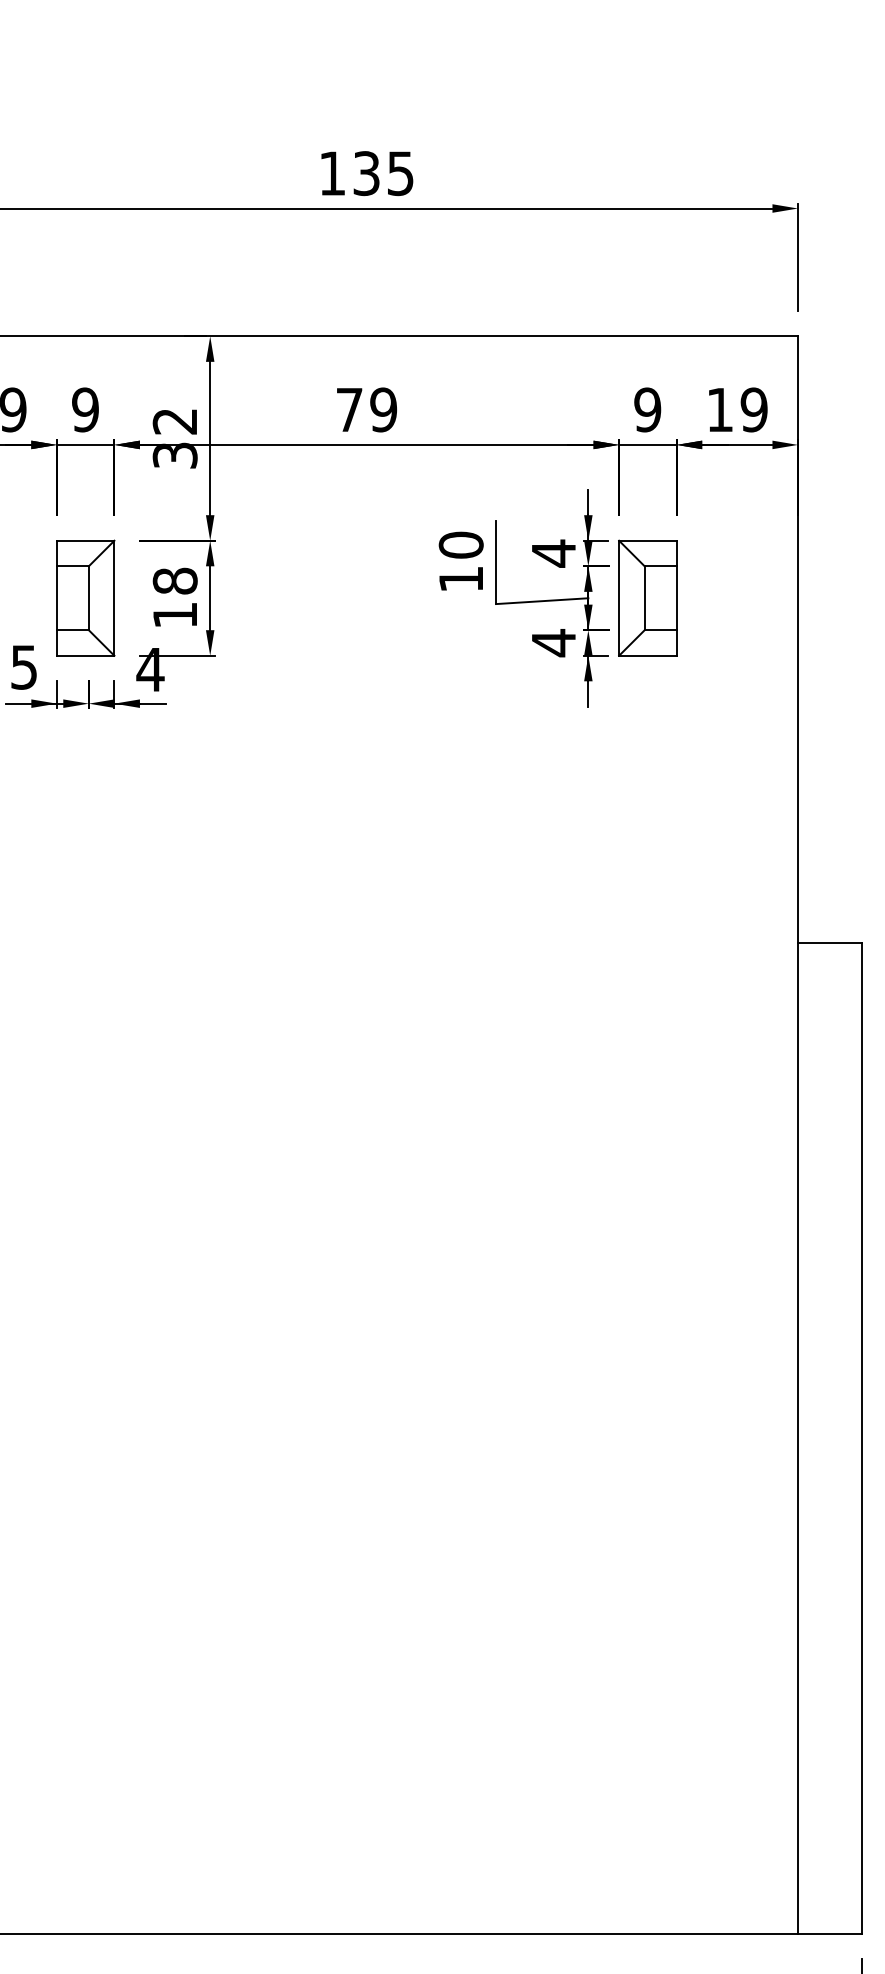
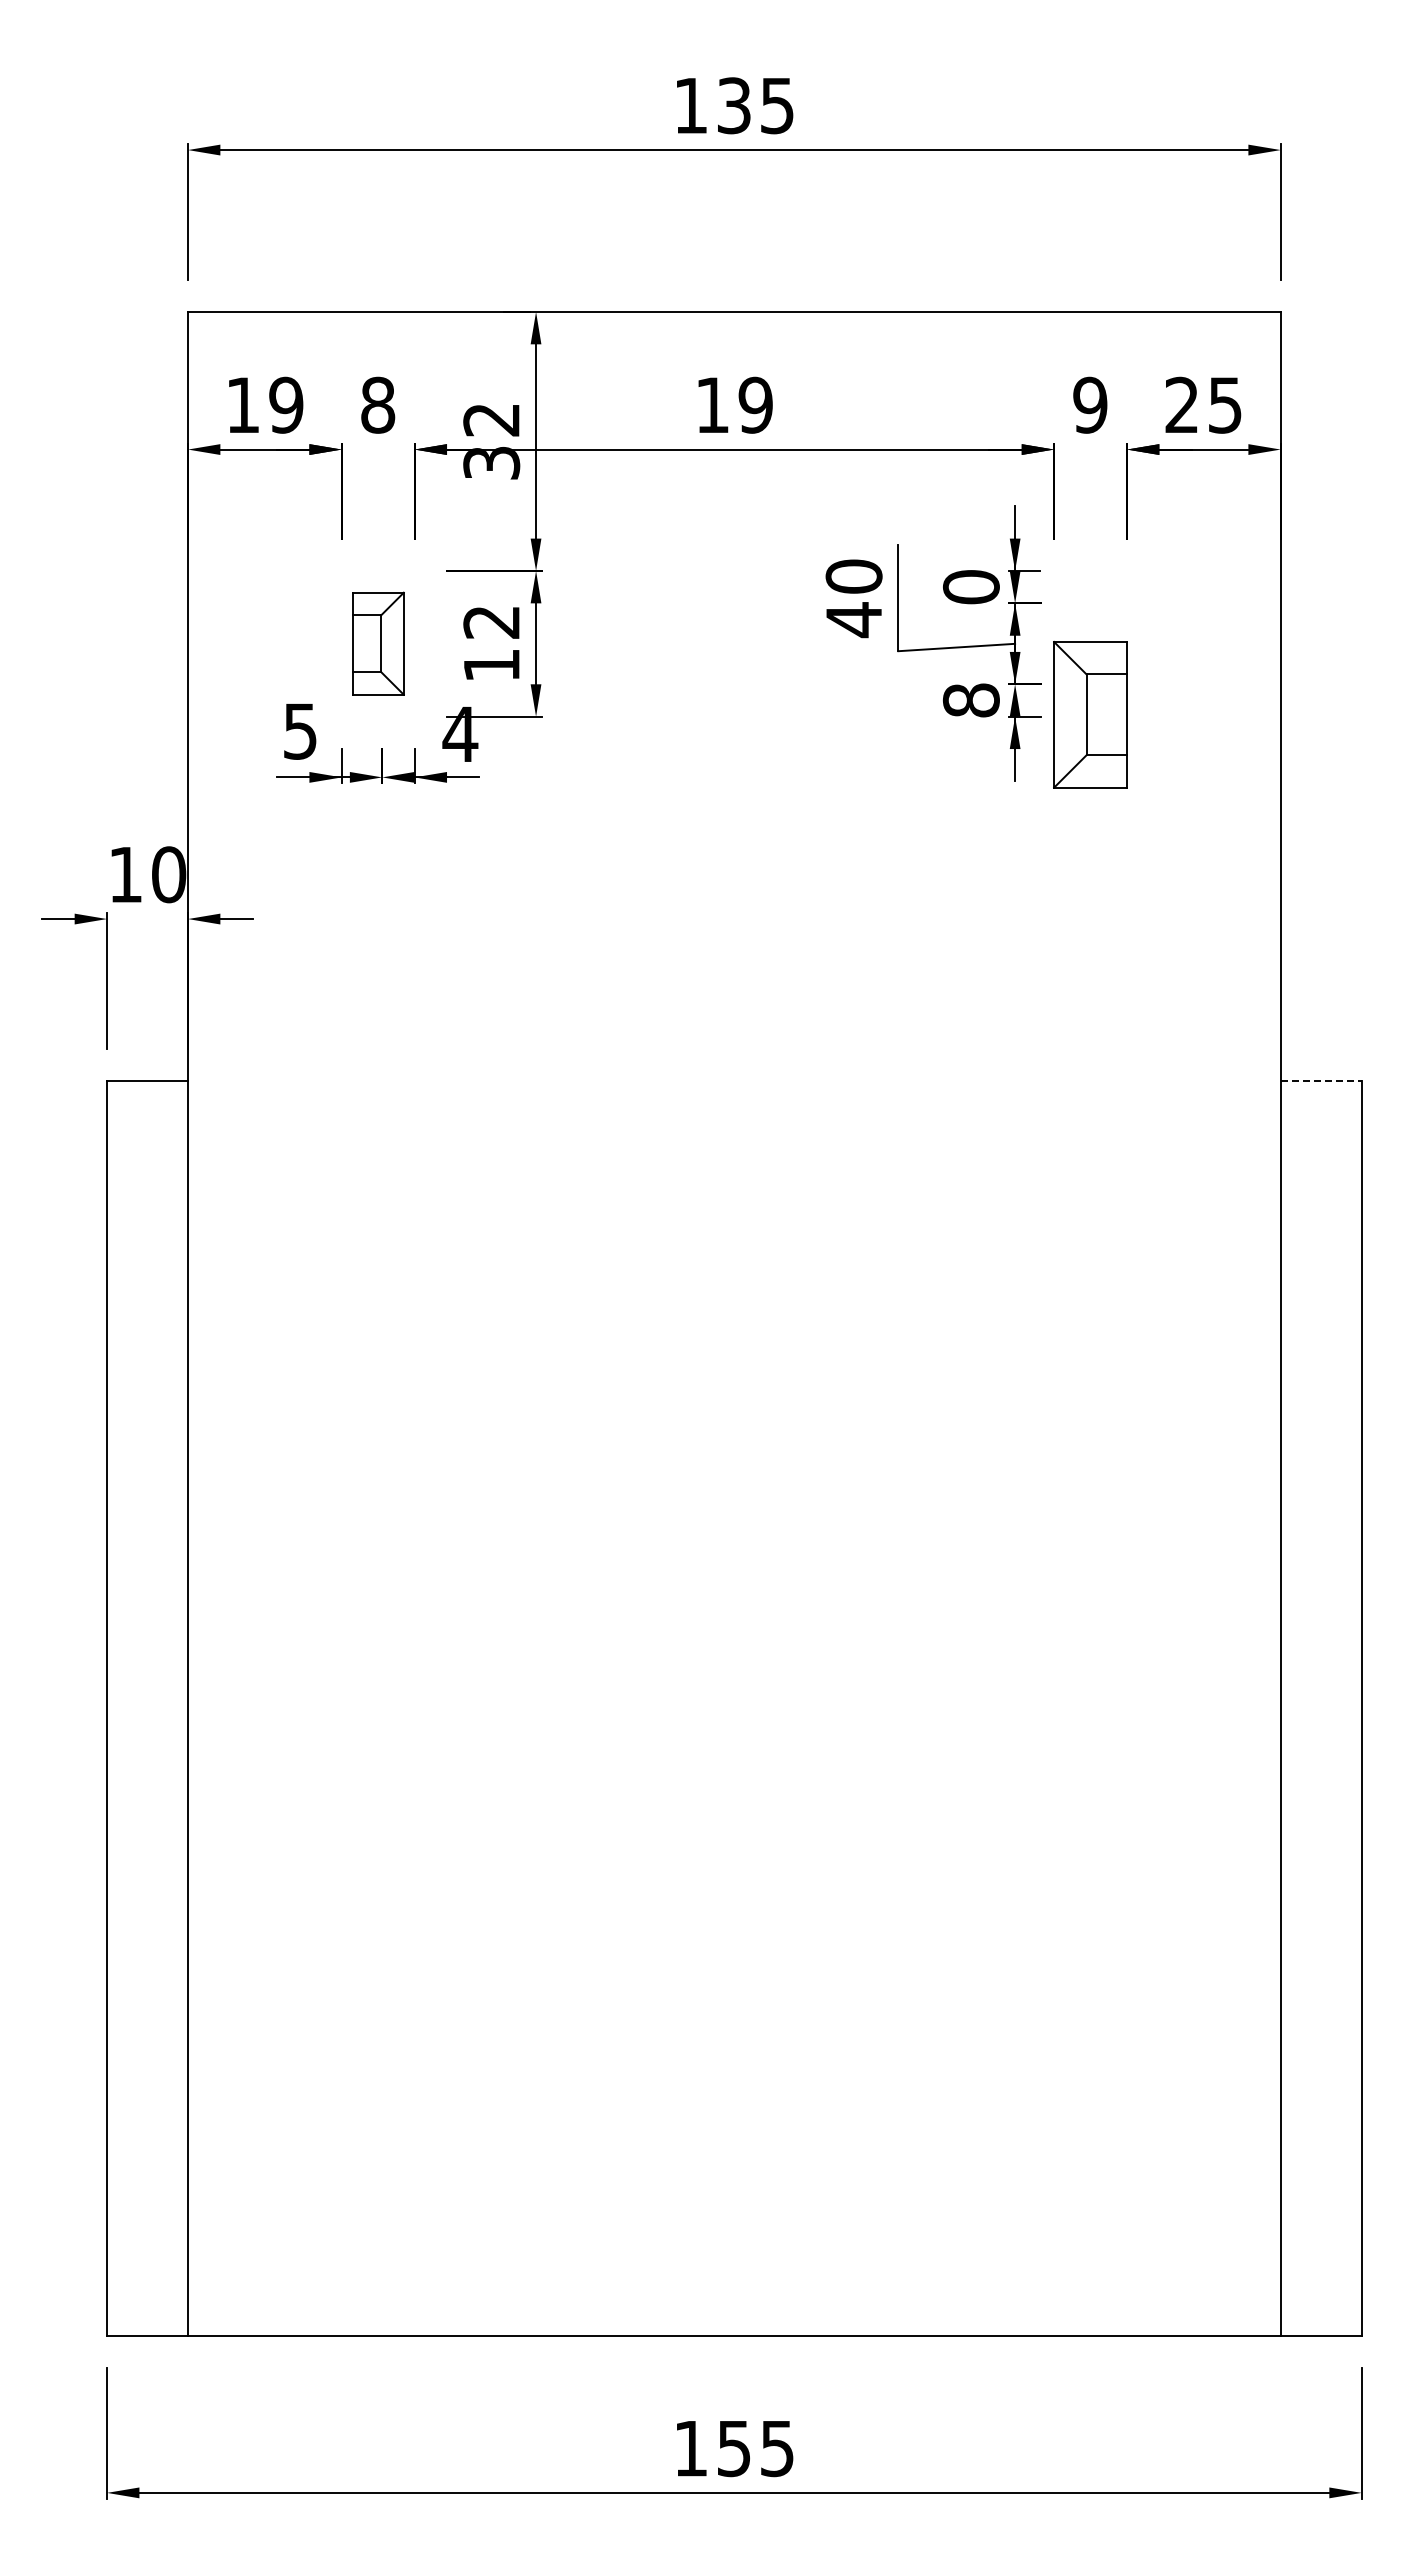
text: (85, 409) -> (378, 404), 9 -> 8
text: (349, 409) -> (712, 404), 79 -> 19
text: (737, 409) -> (1203, 404), 19 -> 25
line: (85, 444) -> (377, 449), removed
line: (647, 444) -> (1090, 449), removed
text: (553, 553) -> (971, 587), 4 -> 0
text: (460, 579) -> (853, 620), 10 -> 40
text: (175, 581) -> (491, 622), 18 -> 12
part: (85, 597) -> (378, 643), size x0.7
part: (647, 597) -> (1090, 714), moved
text: (553, 642) -> (970, 700), 4 -> 8
line: (830, 942) -> (1321, 1080), solid -> dashed

